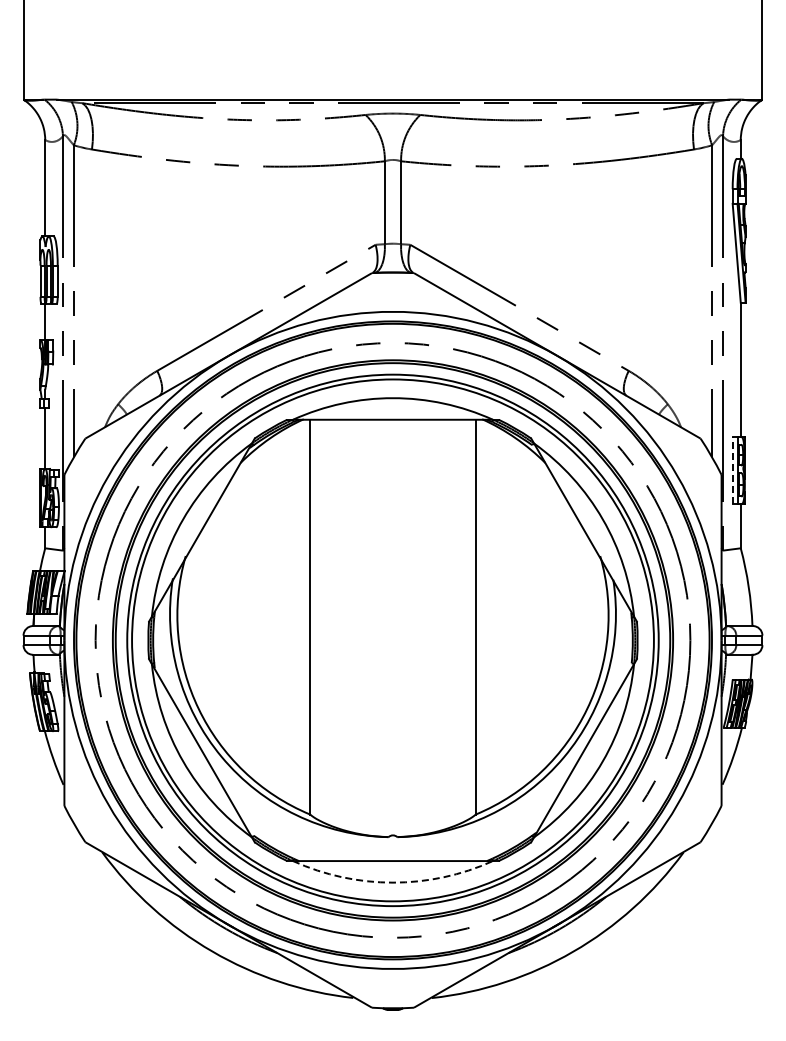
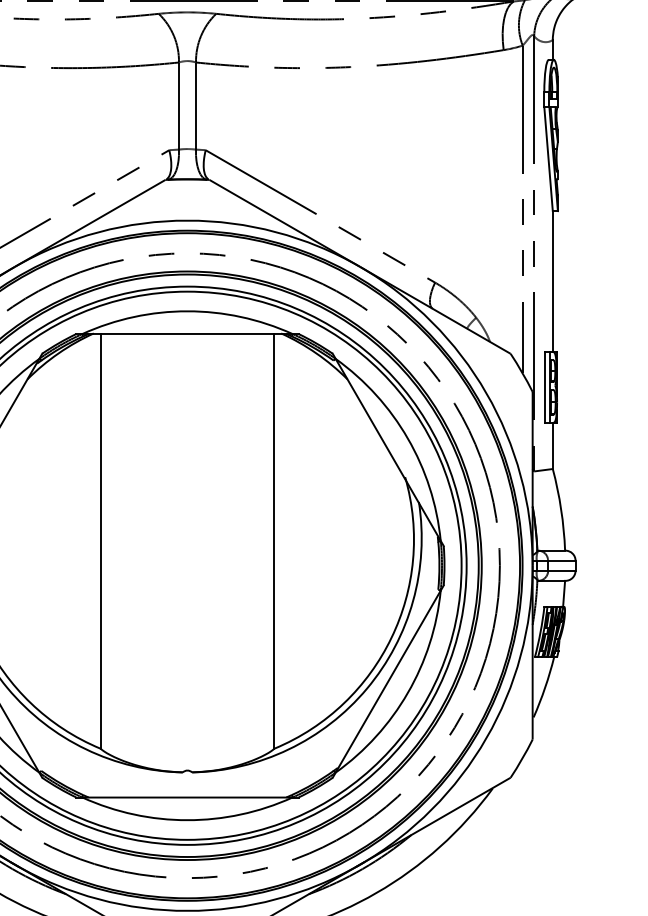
line: (732, 470) -> (544, 387), dashed -> solid
arc: (392, 882) -> (186, 820), dashed -> solid

